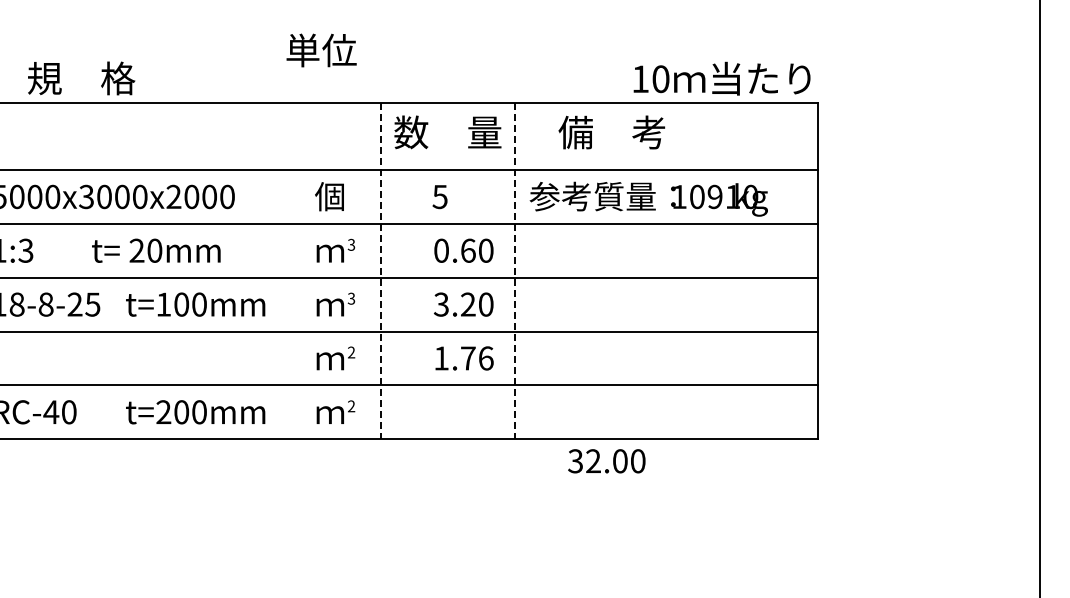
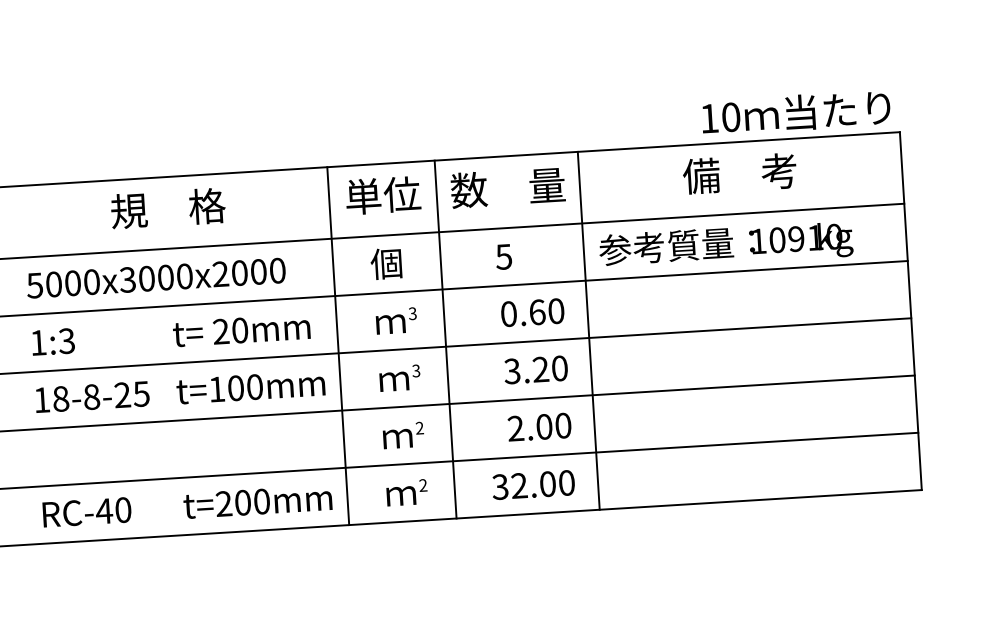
text: (321, 50) -> (383, 195), moved
text: (81, 78) -> (168, 208), moved
text: (611, 132) -> (739, 173), moved
text: (156, 250) -> (241, 330), moved
line: (279, 270) -> (337, 345), added
line: (380, 271) -> (445, 340), dashed -> solid
line: (515, 271) -> (588, 331), dashed -> solid
text: (463, 358) -> (539, 427), 1.76 -> 2.00
text: (606, 461) -> (533, 485), moved

